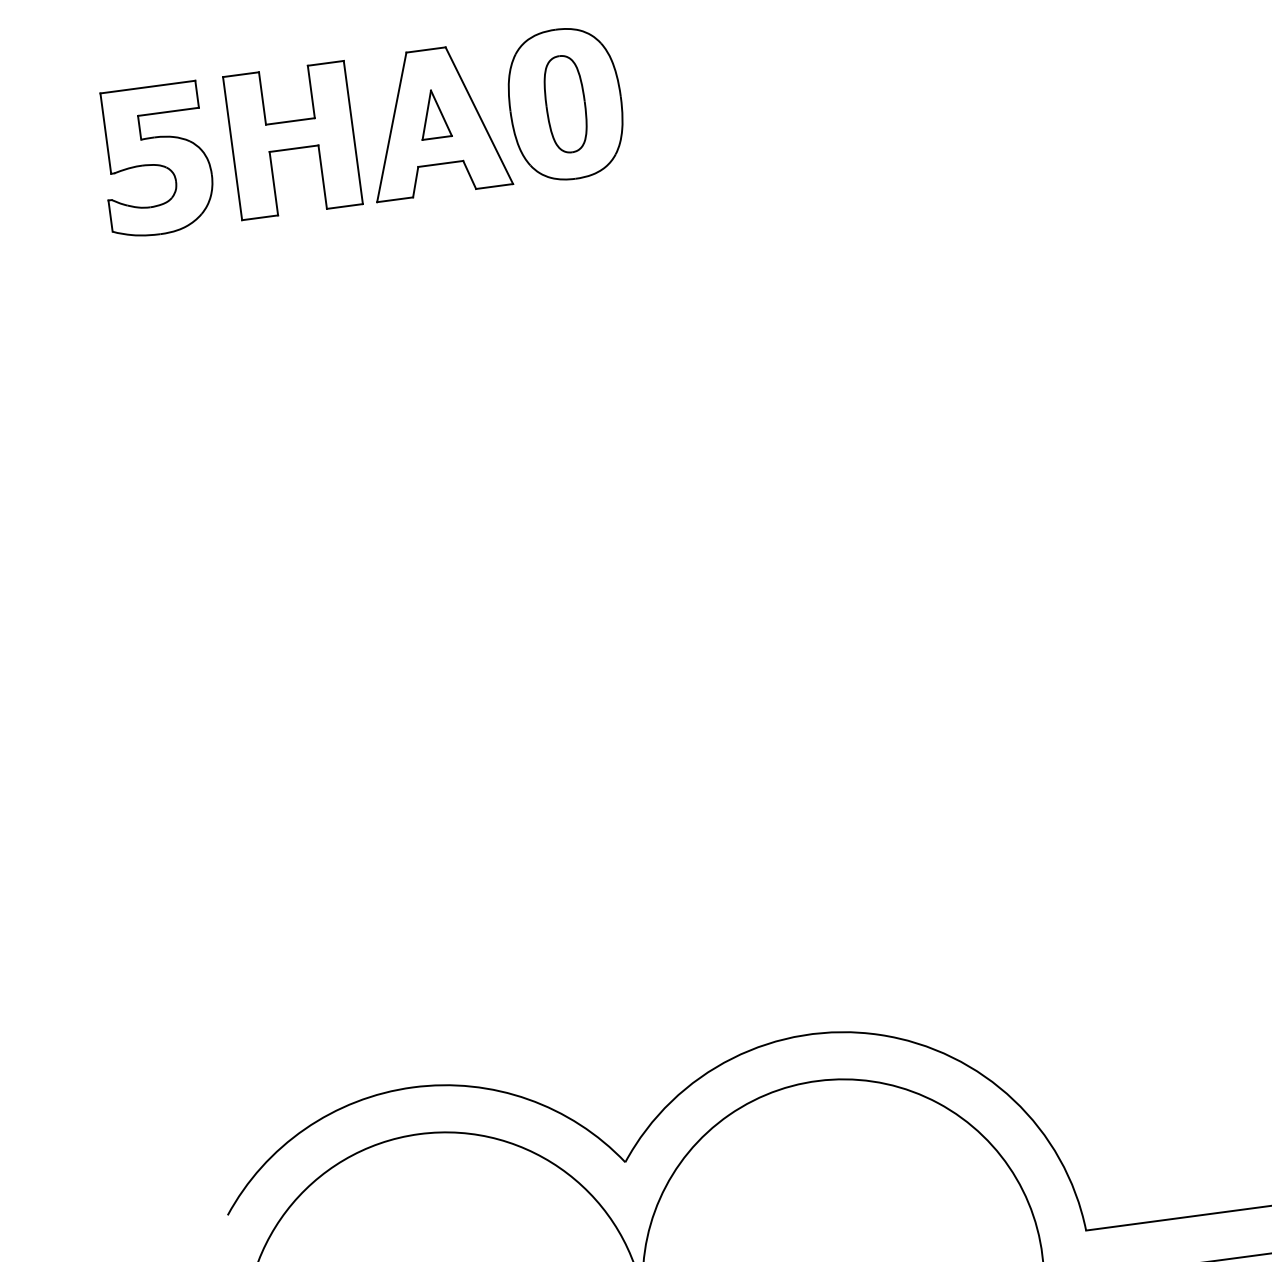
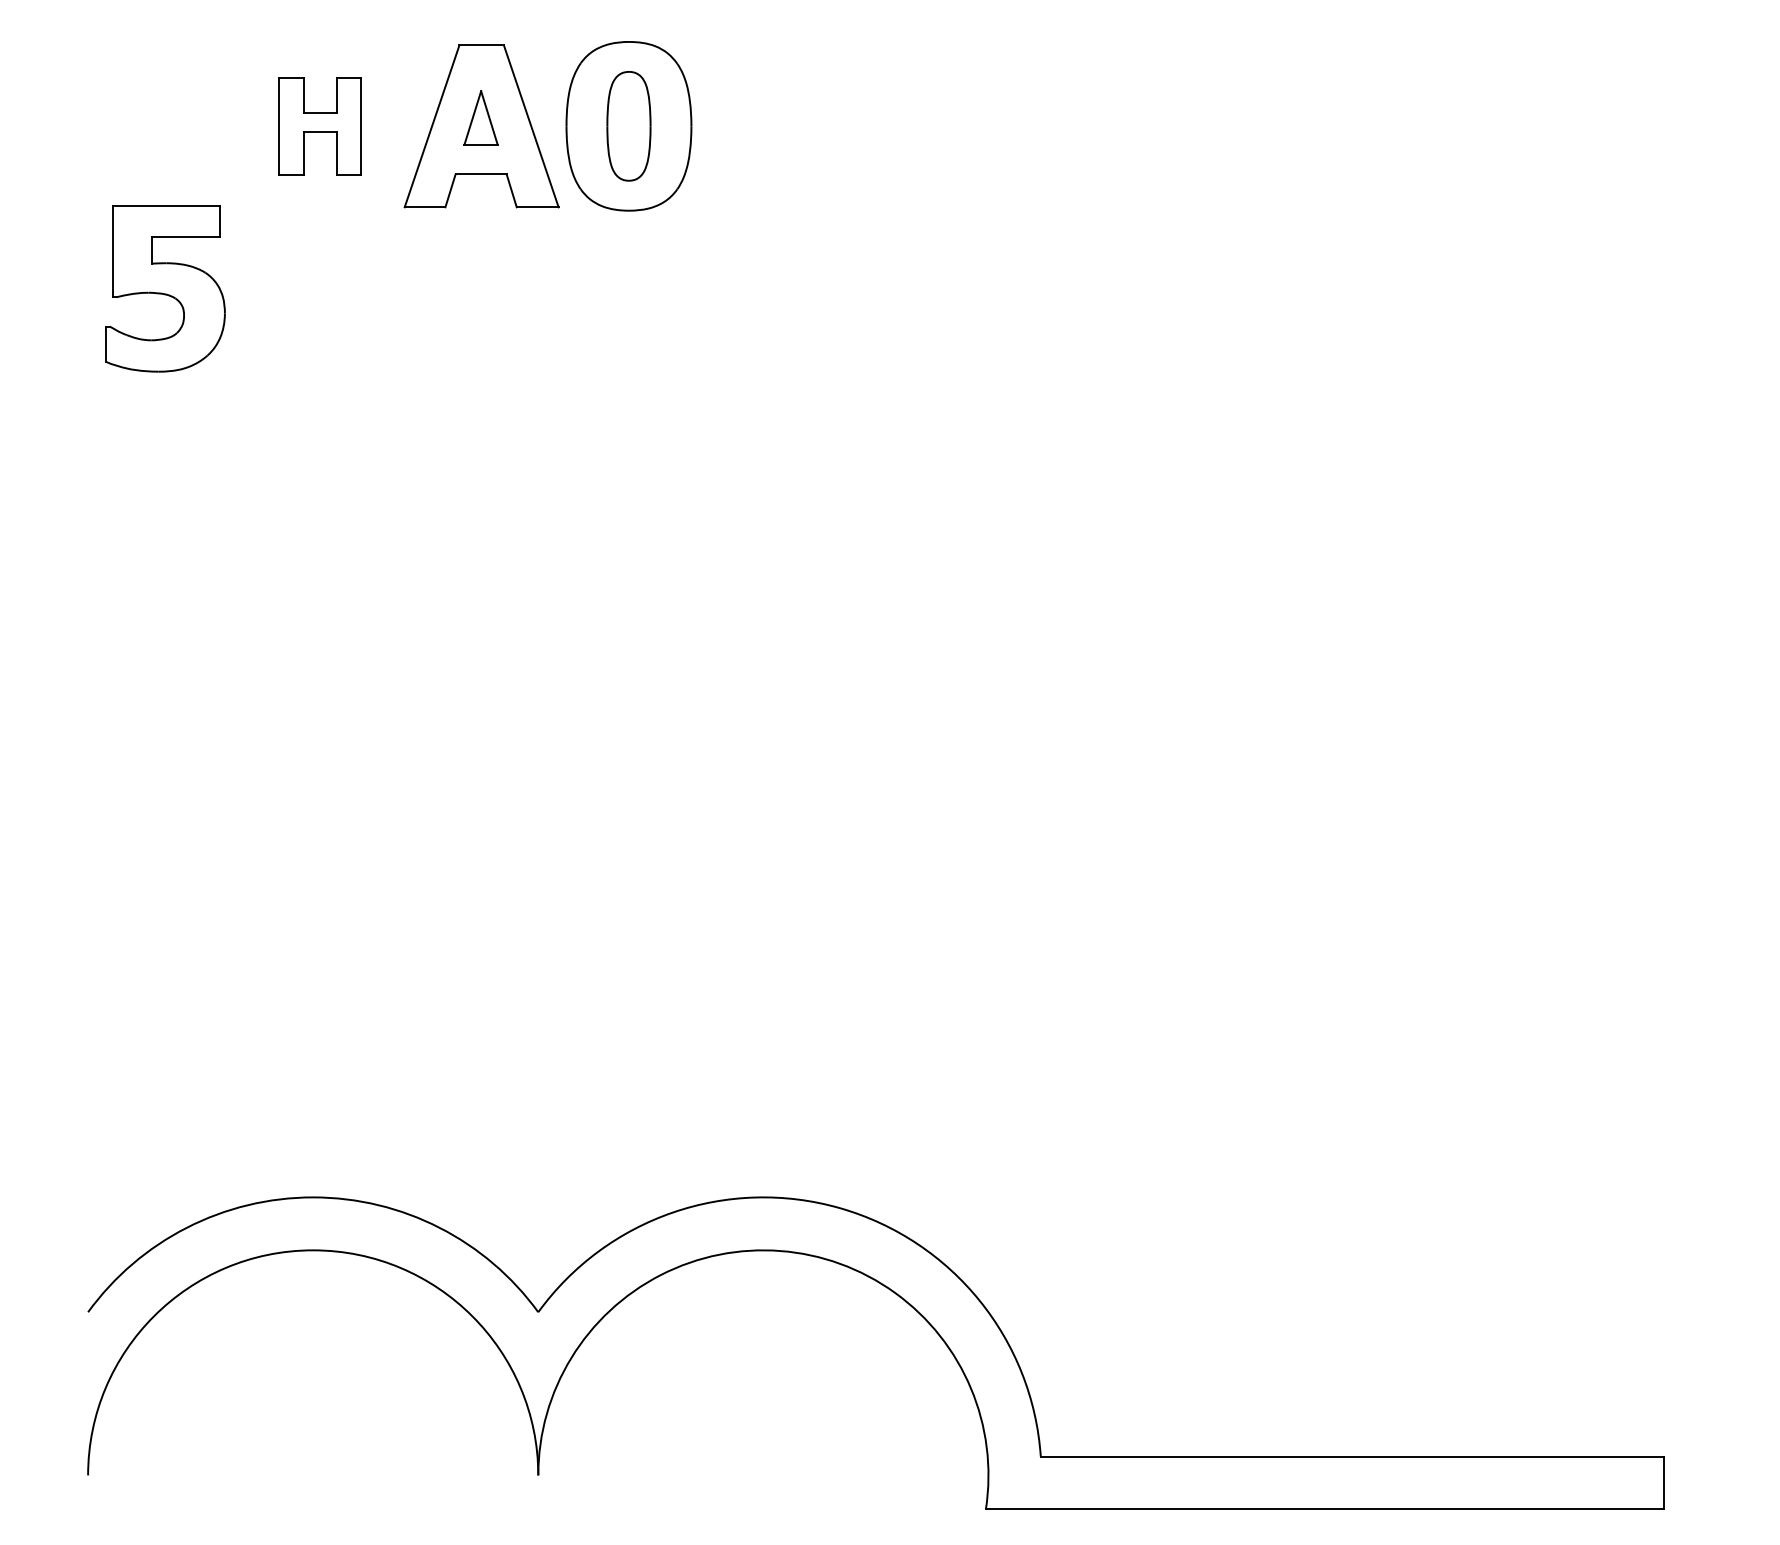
part: (293, 139) -> (320, 125), size x0.6
part: (156, 159) -> (165, 288), moved

